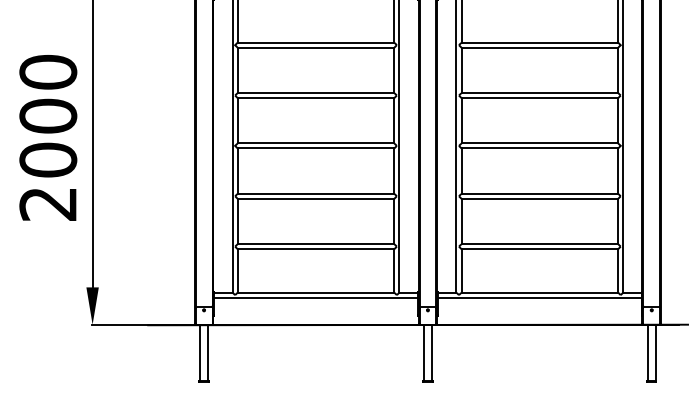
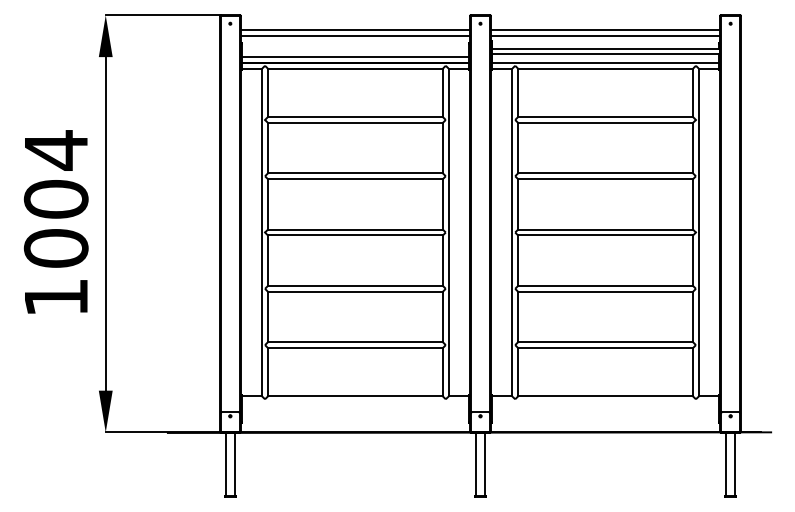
text: (47, 137) -> (55, 223), 2000 -> 1004
line: (316, 297) -> (355, 402), removed
line: (539, 297) -> (605, 402), removed

